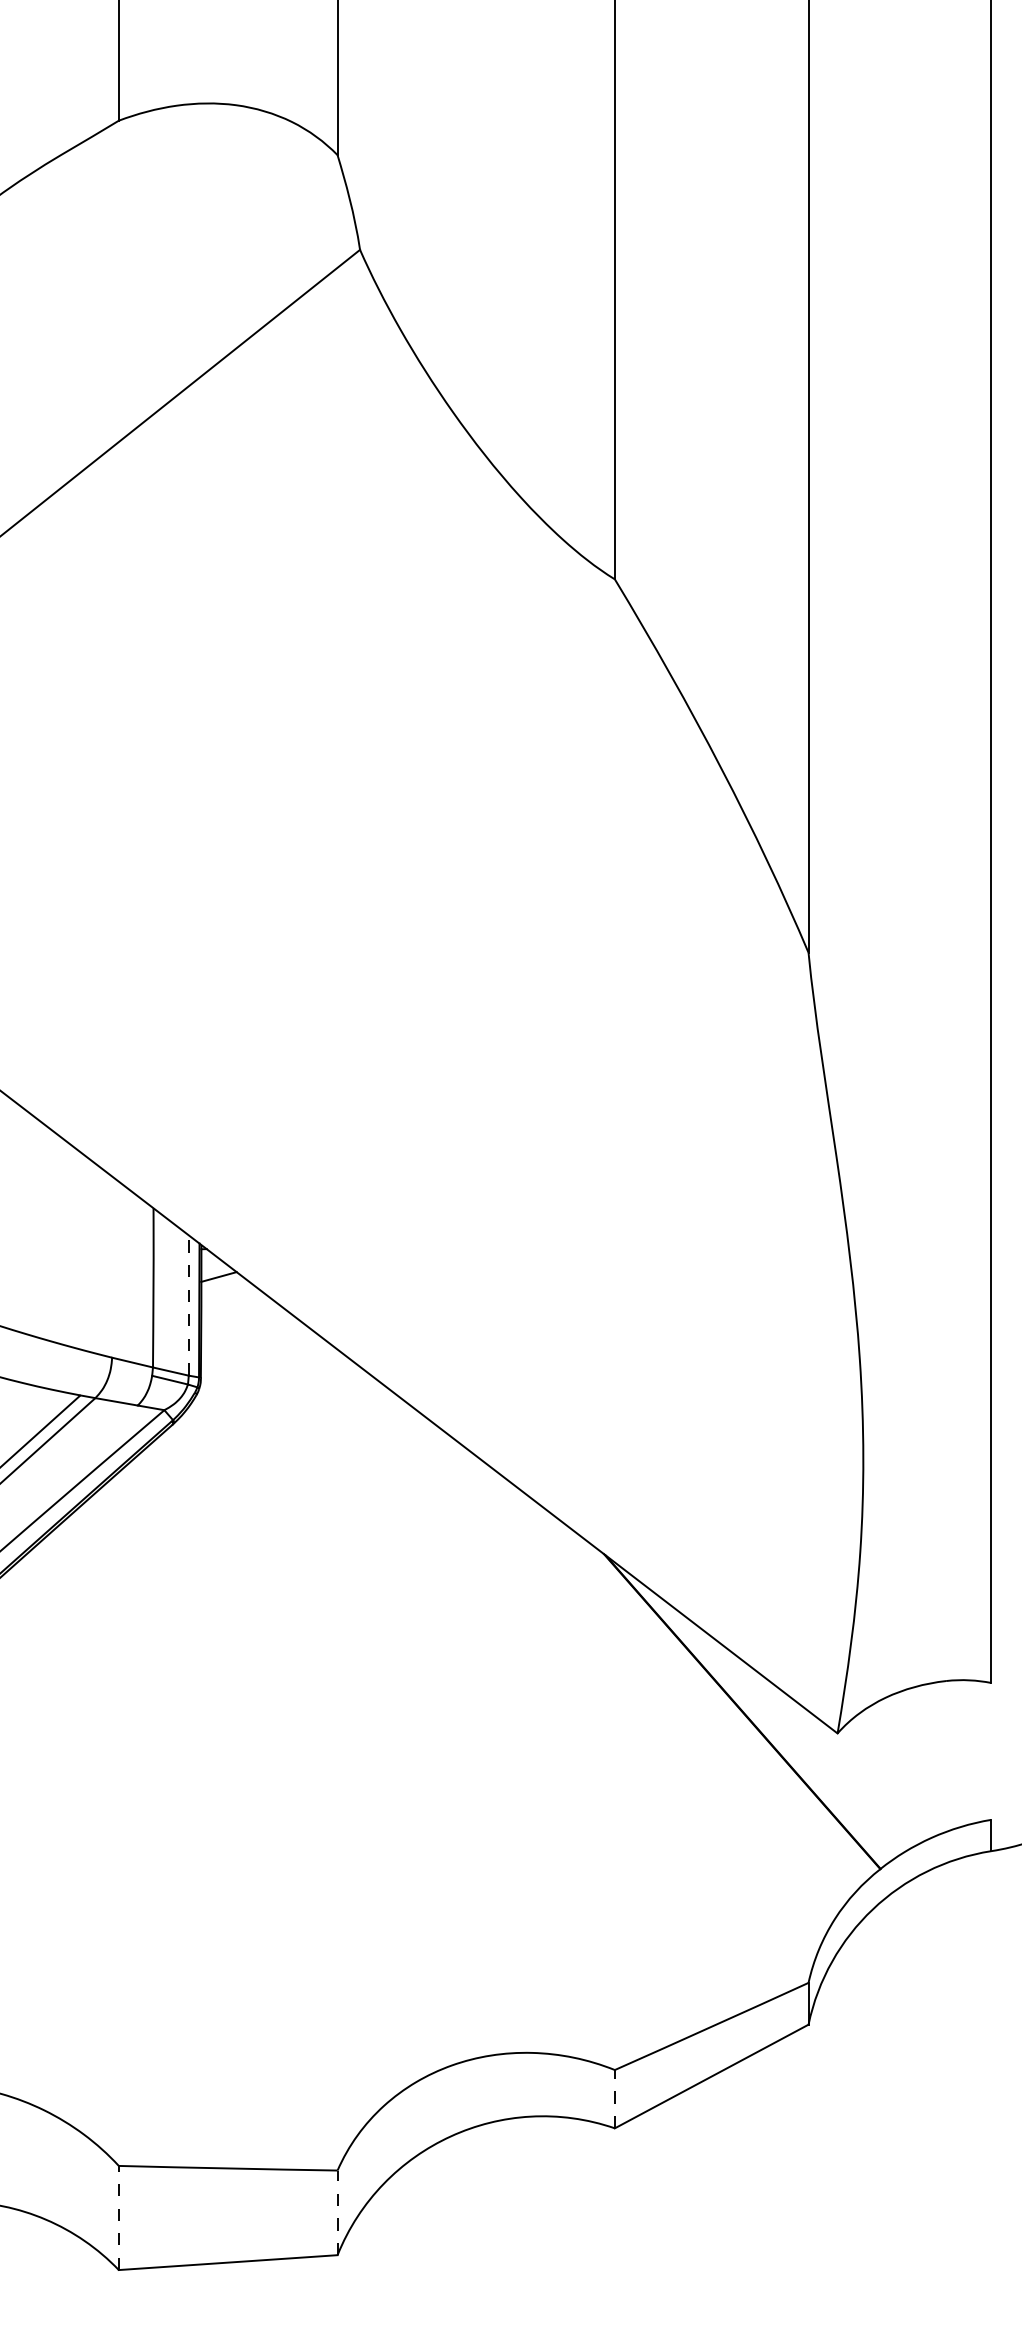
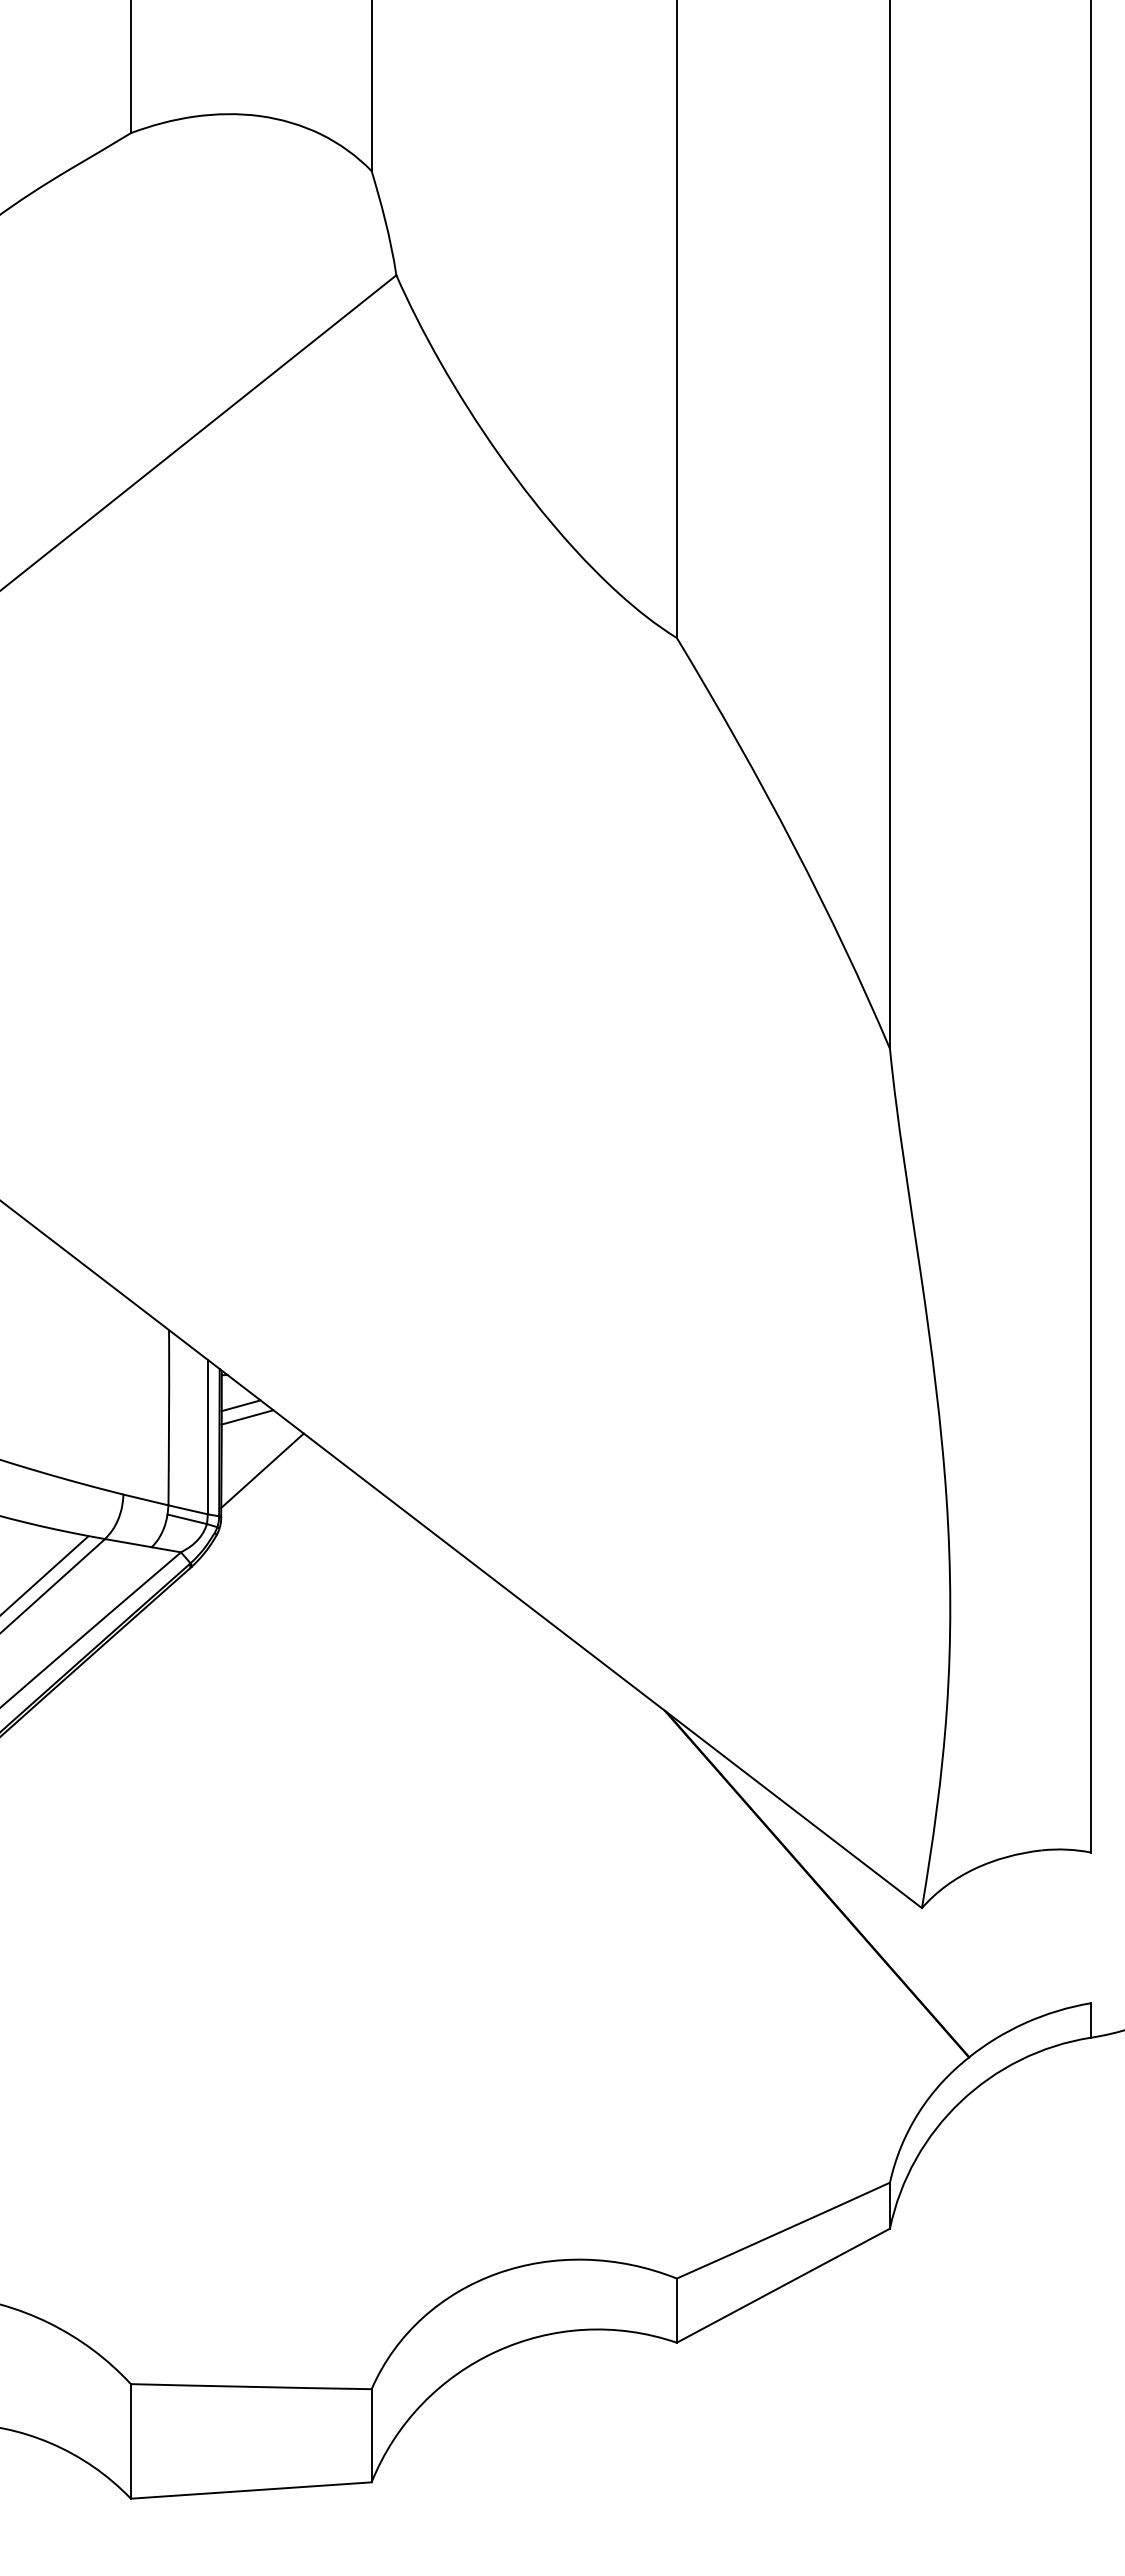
line: (224, 1287) -> (247, 1417), added
line: (188, 1304) -> (207, 1436), dashed -> solid
line: (238, 1335) -> (262, 1470), added
line: (614, 2099) -> (676, 2310), dashed -> solid
line: (337, 2212) -> (371, 2435), dashed -> solid
line: (118, 2217) -> (130, 2440), dashed -> solid

